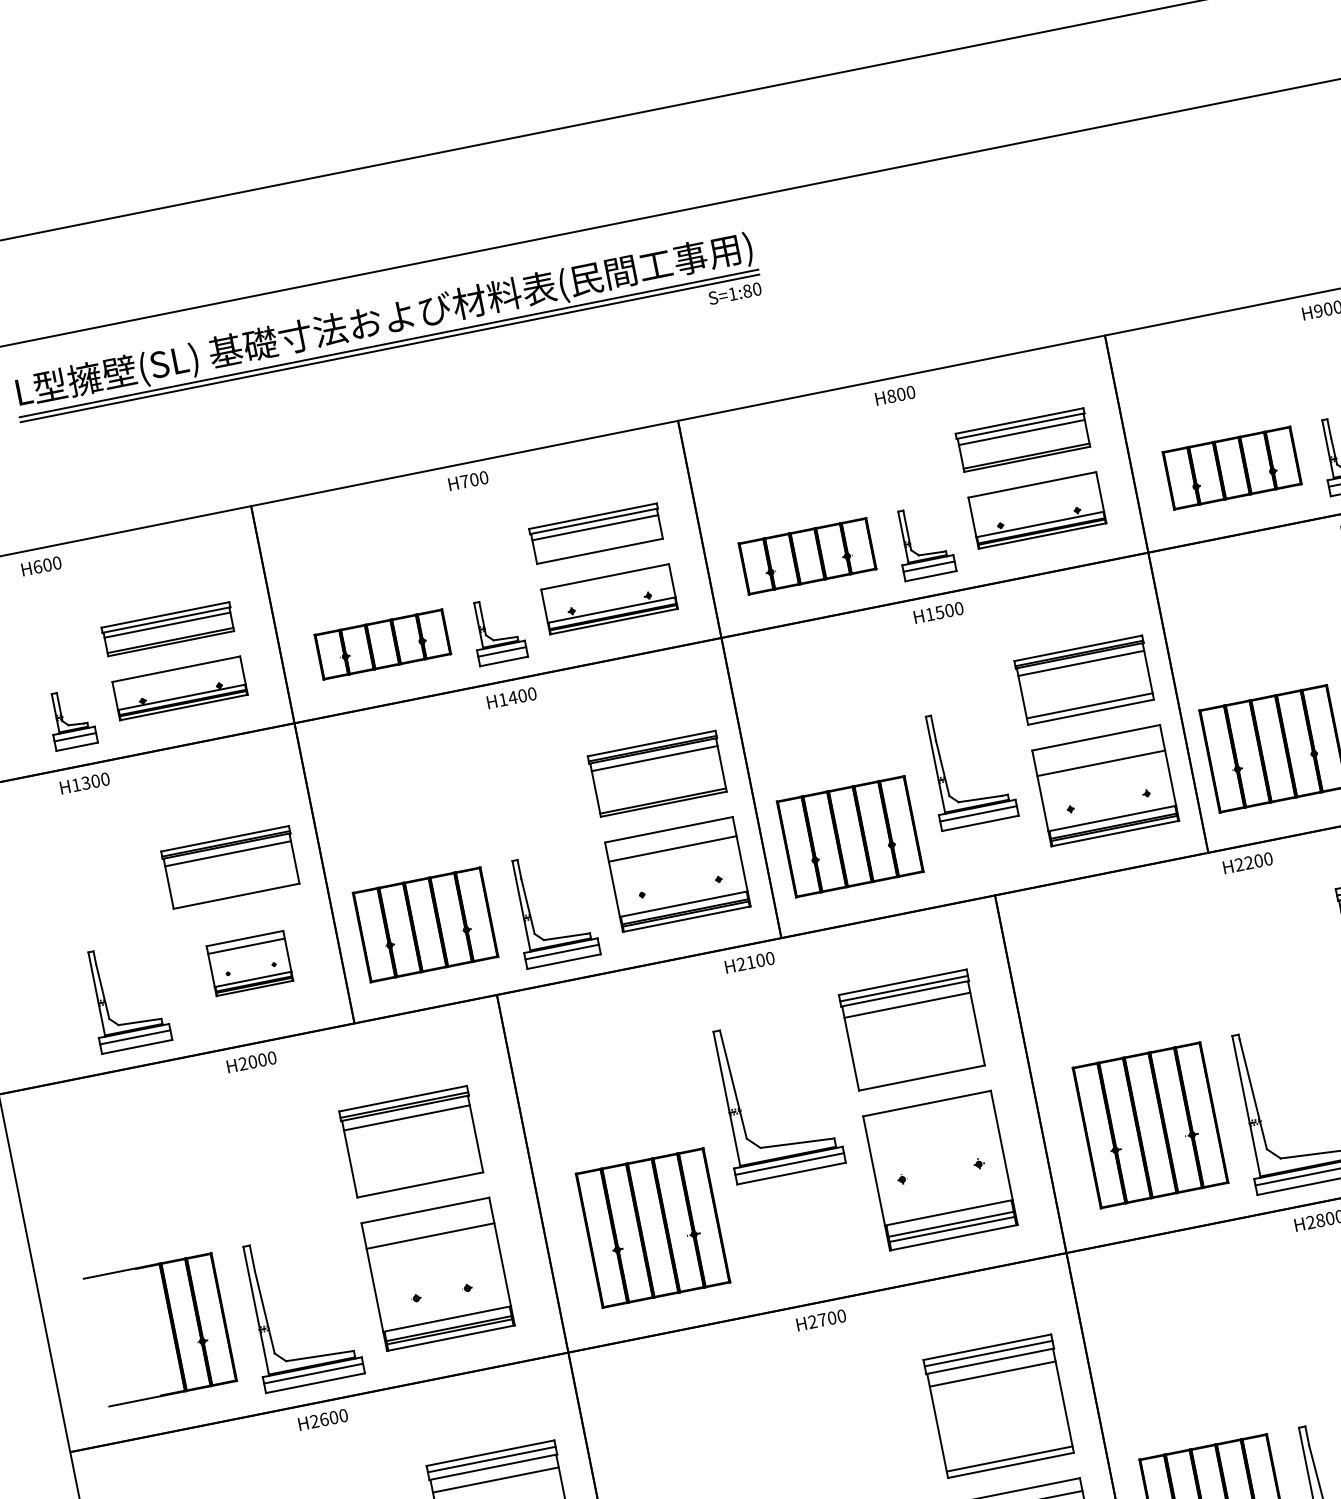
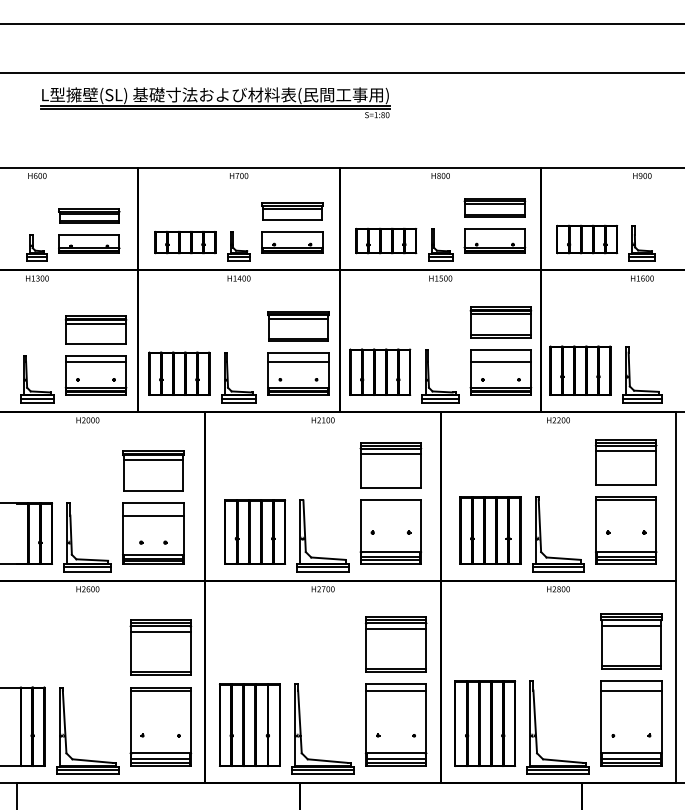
part: (945, 771) -> (429, 376), moved
part: (248, 964) -> (95, 375), size x1.67
part: (742, 1107) -> (306, 537), moved

